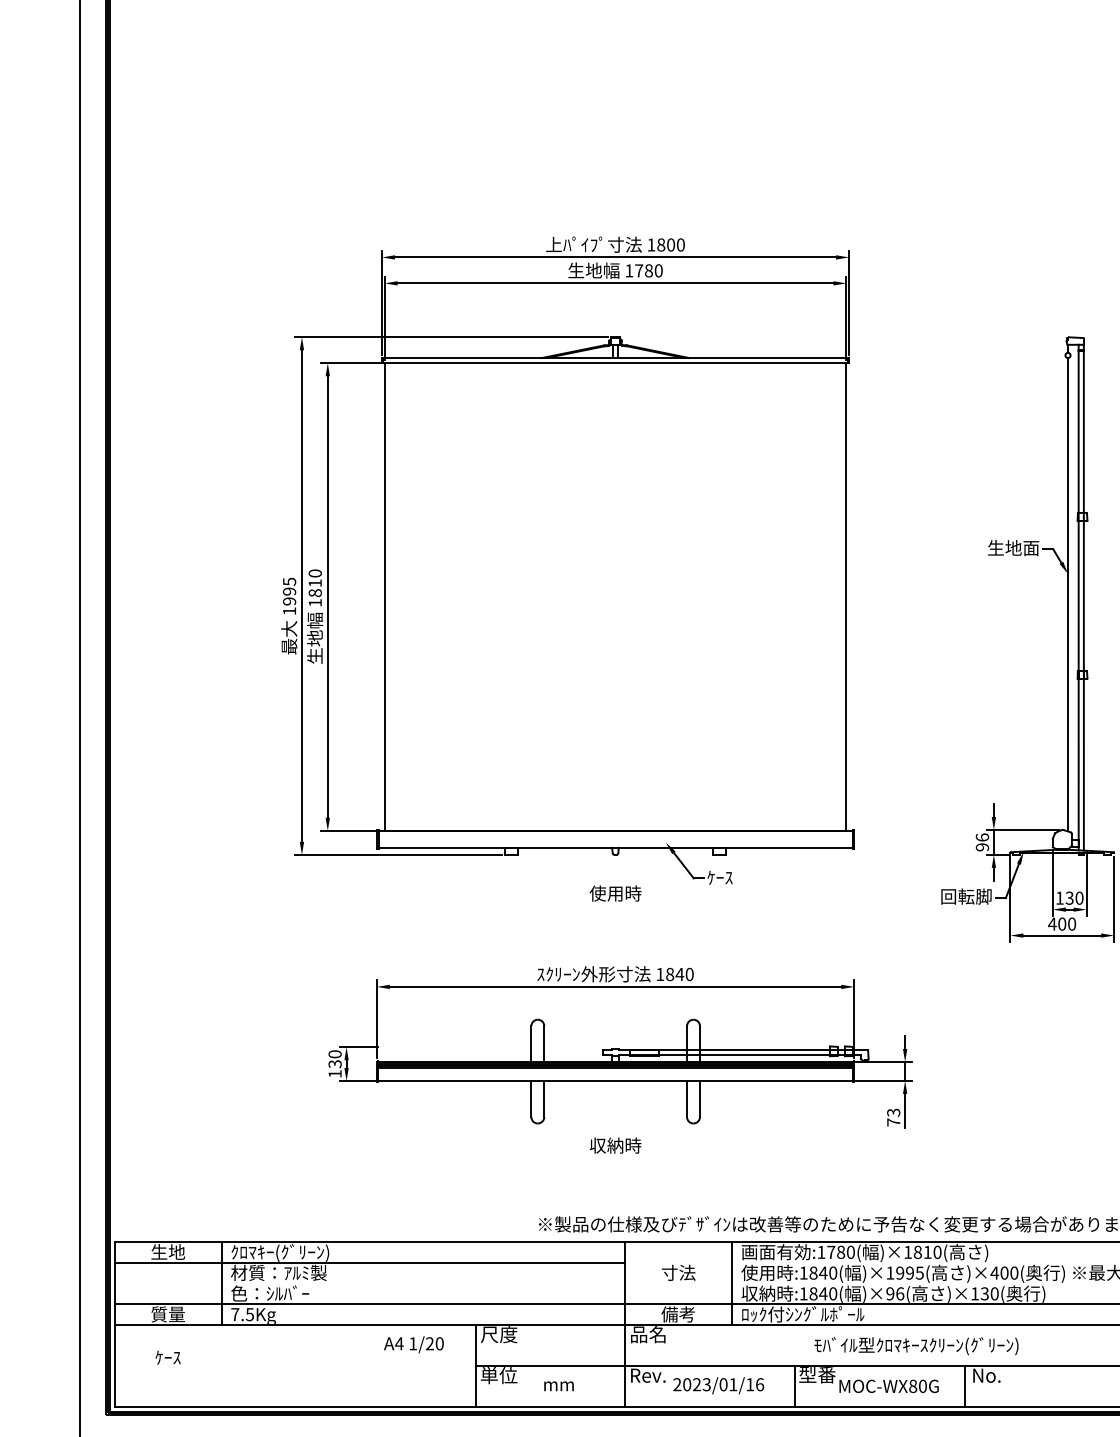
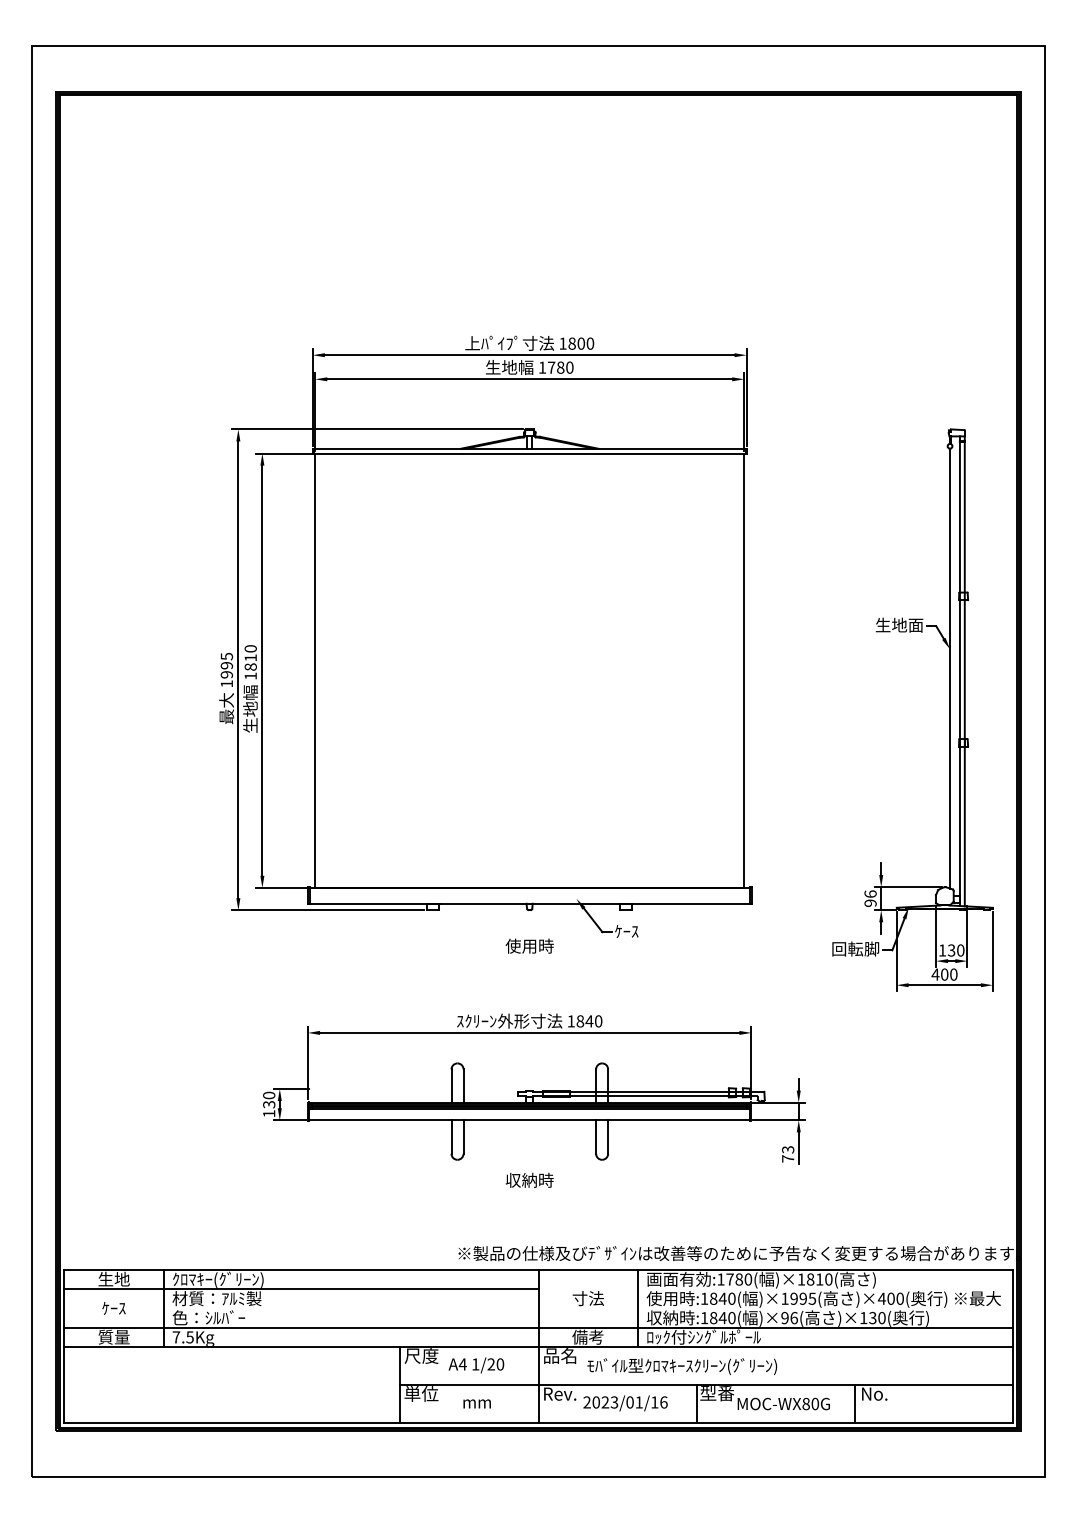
text: (414, 1344) -> (476, 1365), moved
text: (916, 1345) -> (682, 1366), moved
text: (167, 1357) -> (113, 1308), moved

